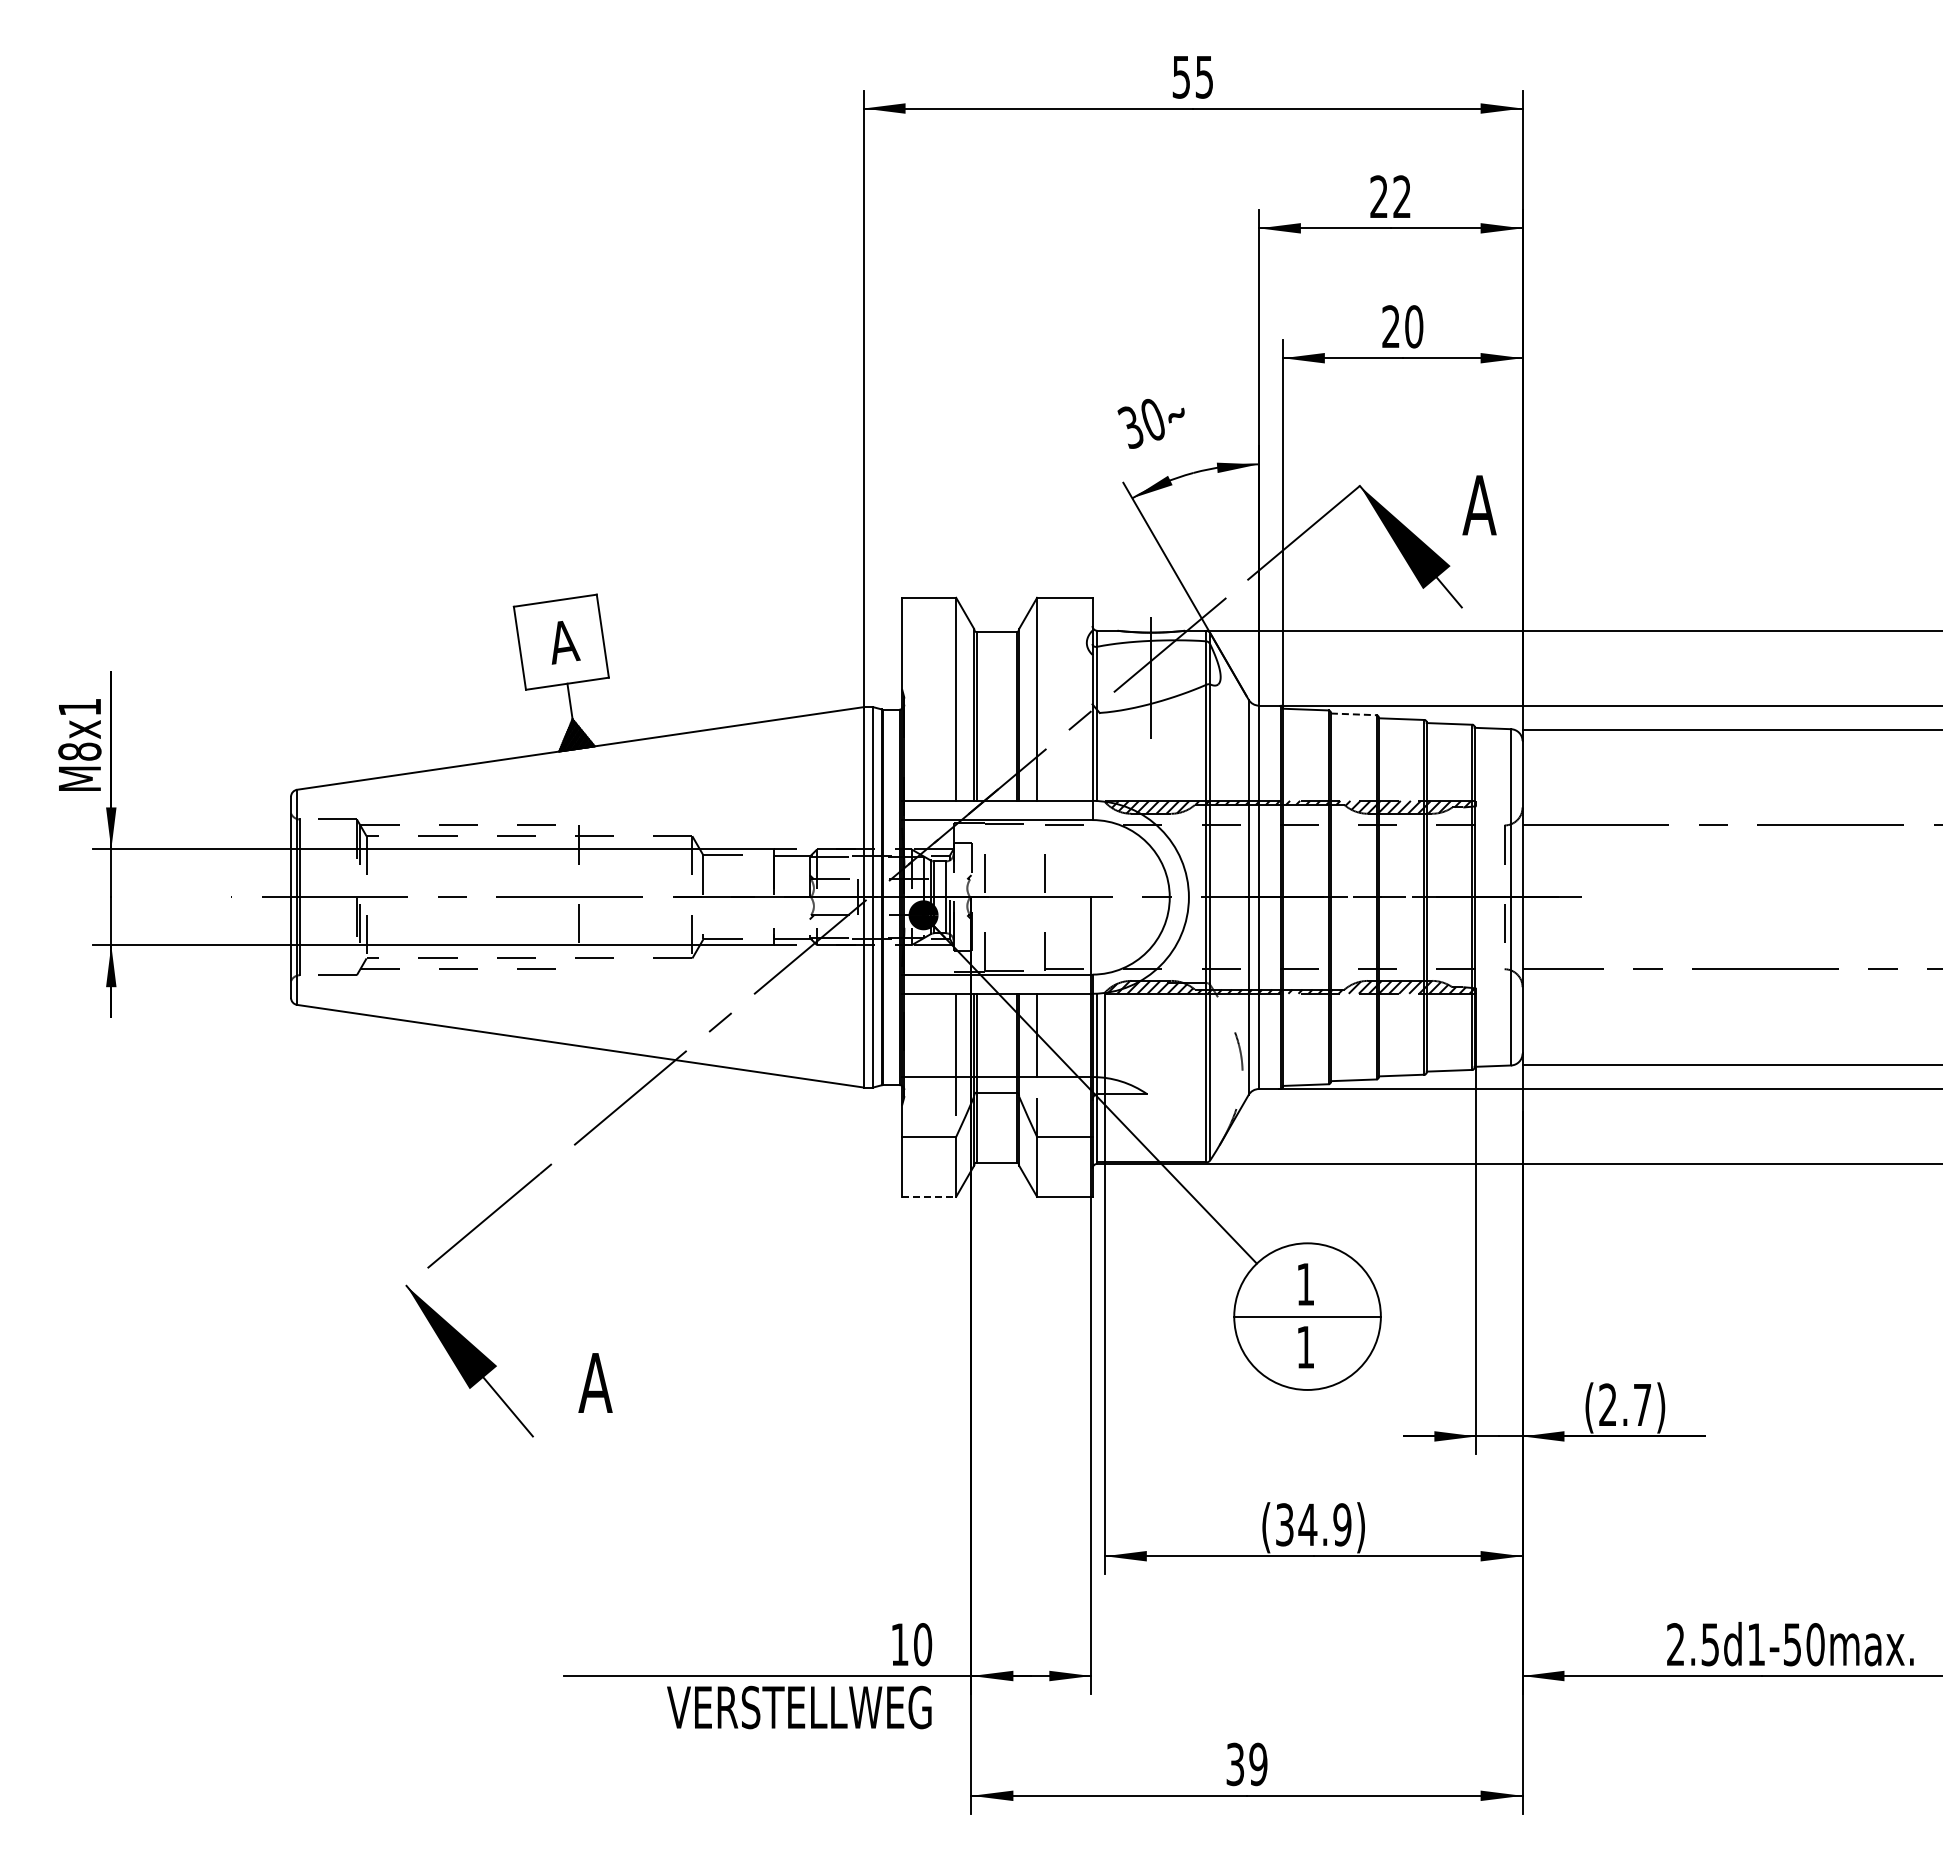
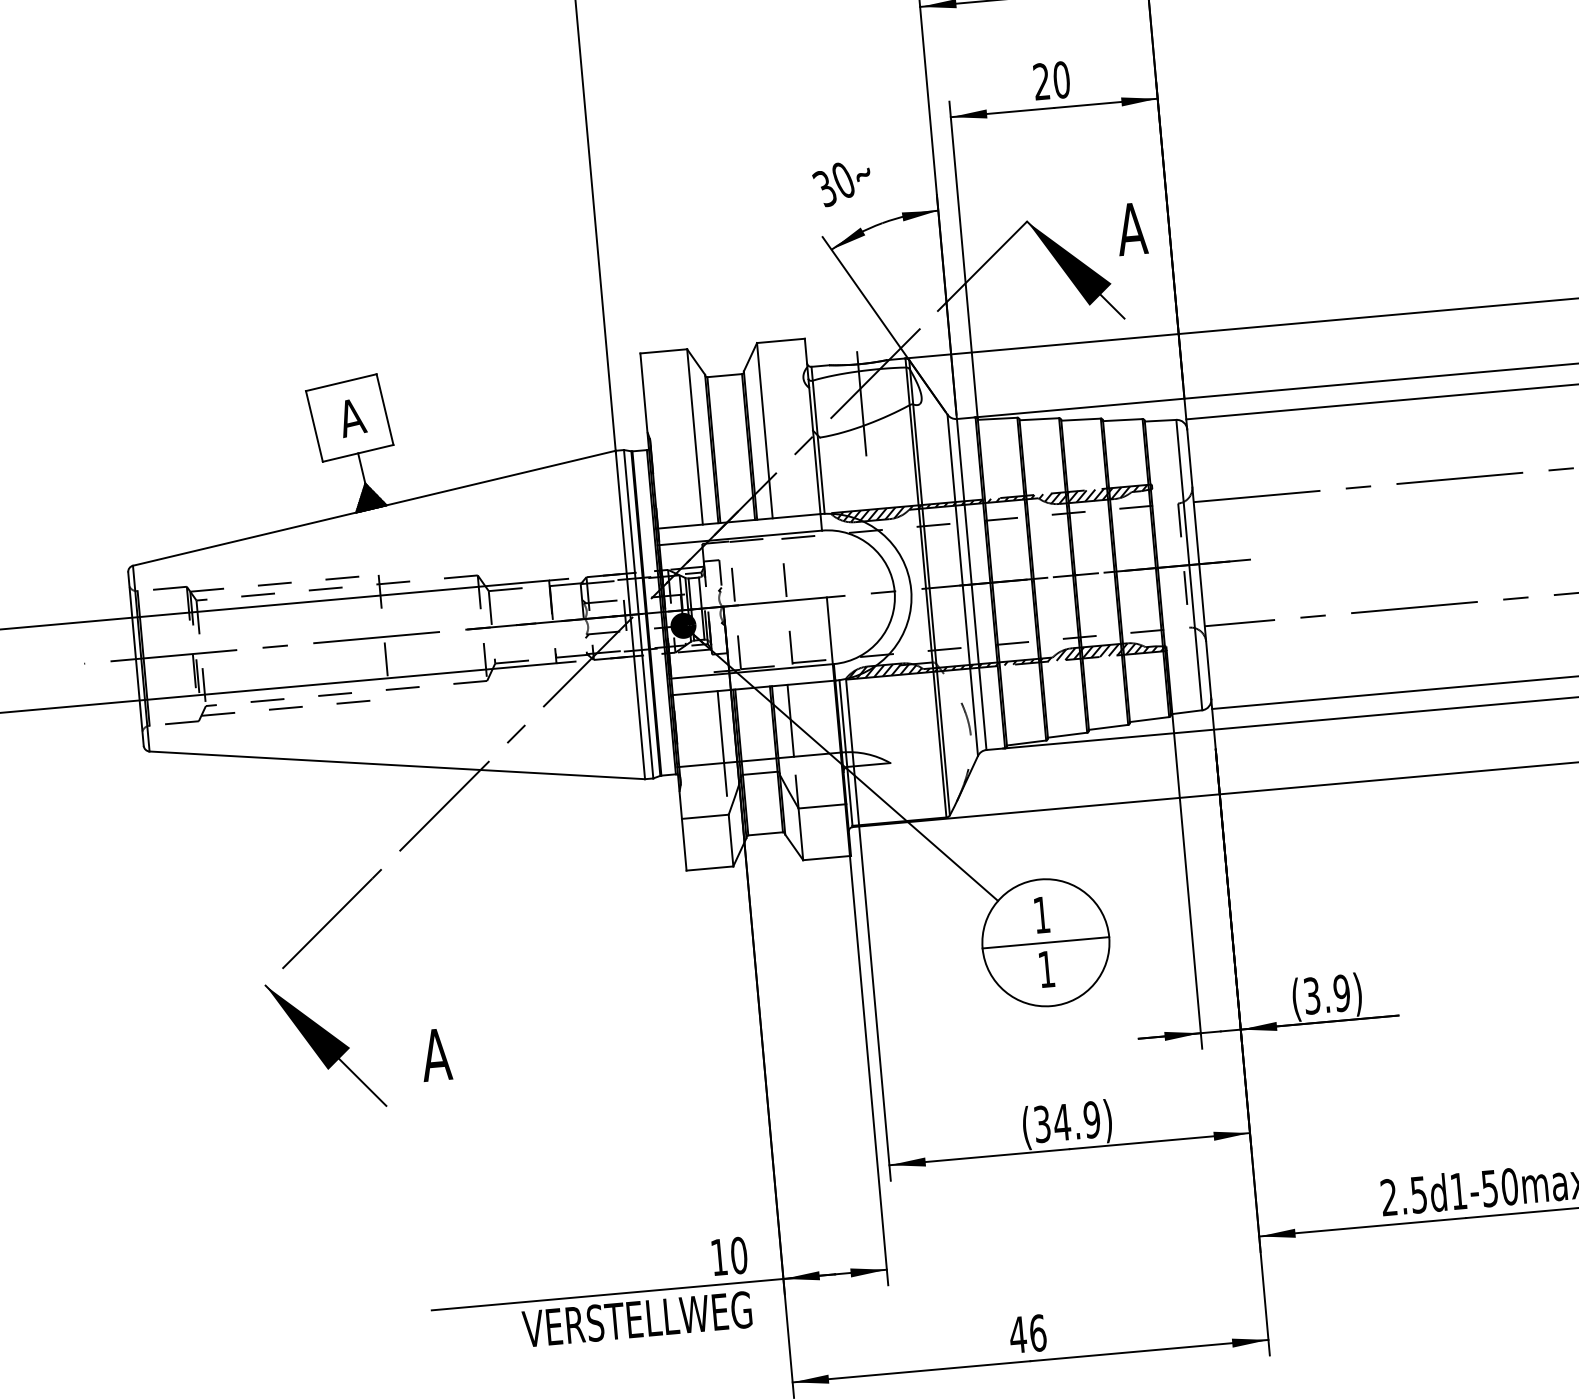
line: (1353, 714) -> (1039, 419), dashed -> solid
line: (929, 1196) -> (710, 868), dashed -> solid
text: (1625, 1404) -> (1327, 994), (2.7) -> (3.9)
text: (1246, 1764) -> (1027, 1334), 39 -> 46

